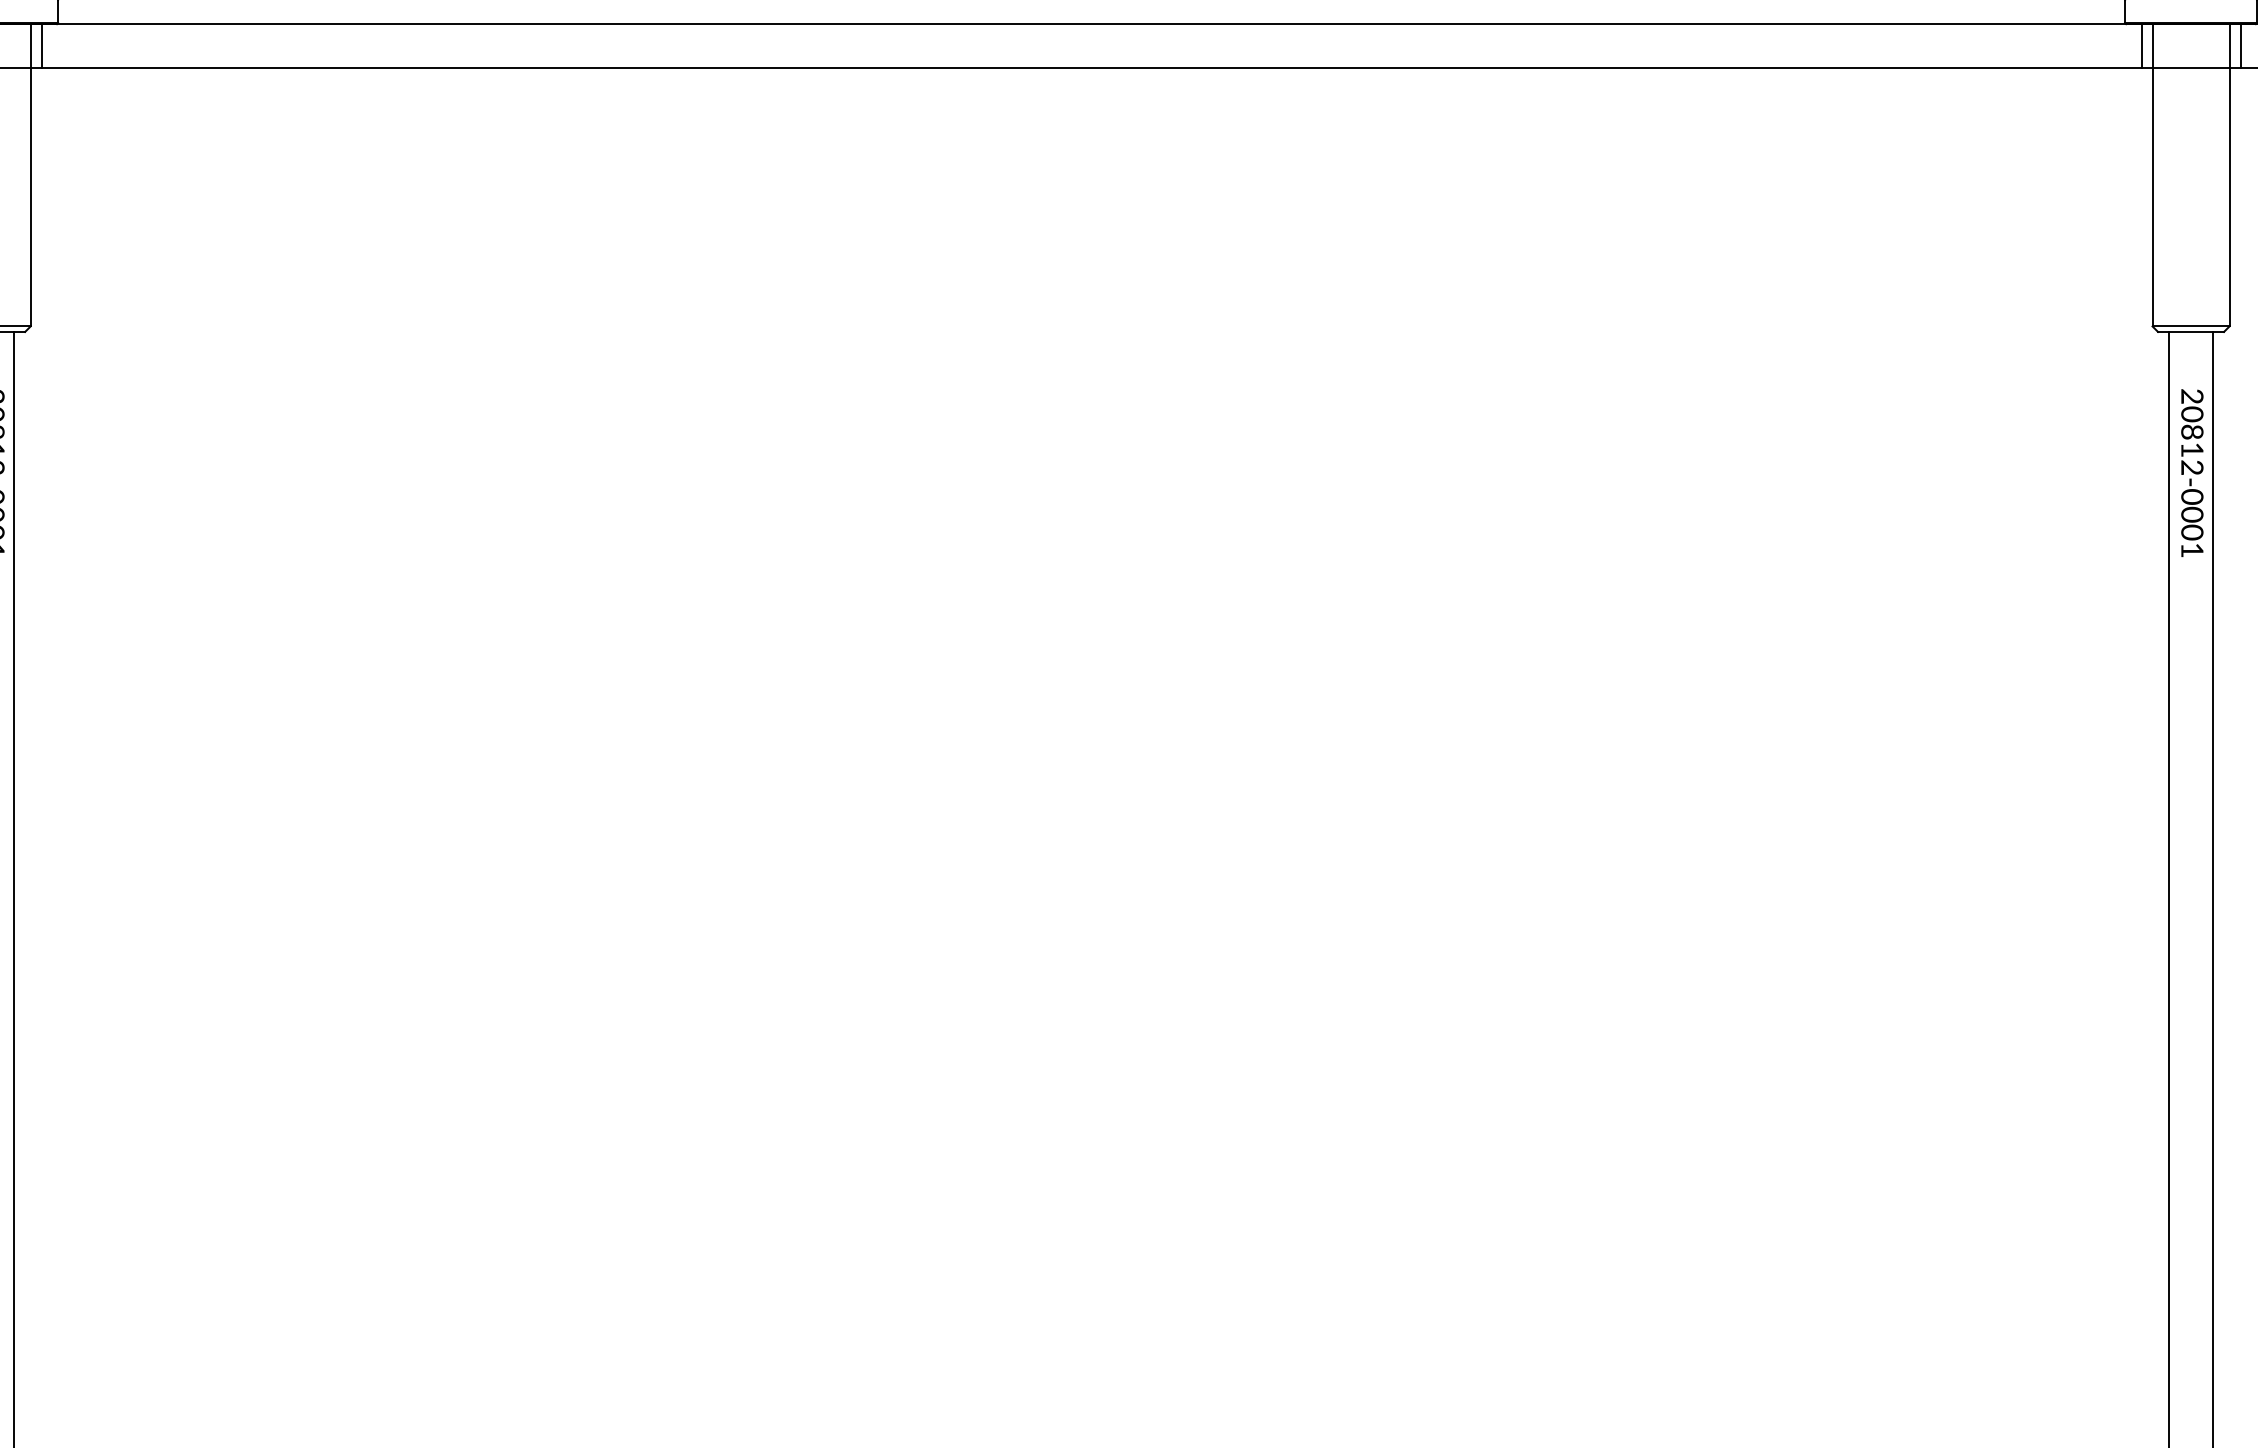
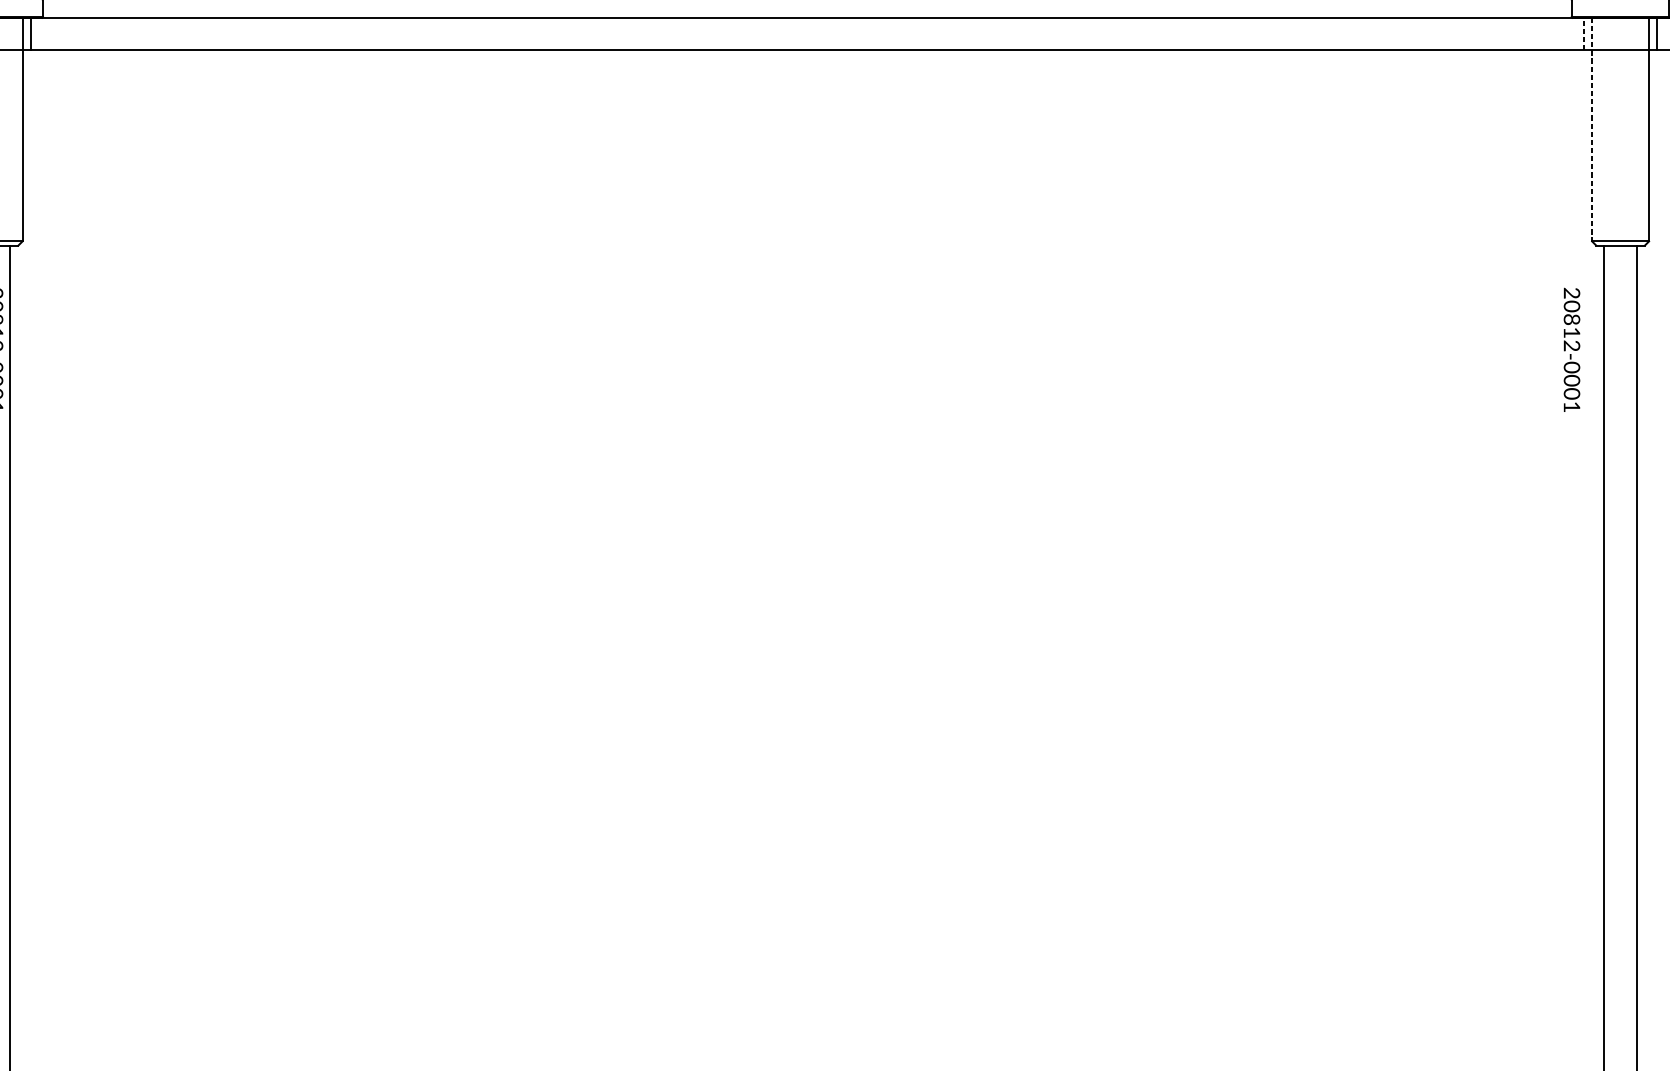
line: (2141, 46) -> (1583, 34), solid -> dashed
line: (2152, 175) -> (1592, 129), solid -> dashed
text: (2192, 472) -> (1572, 349), moved

